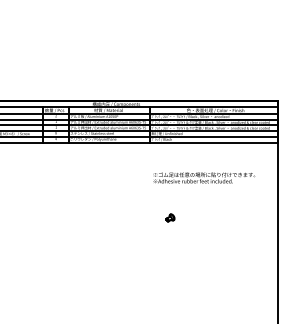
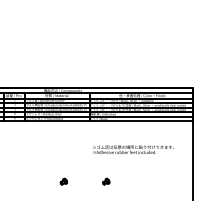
part: (117, 217) -> (63, 181), added

